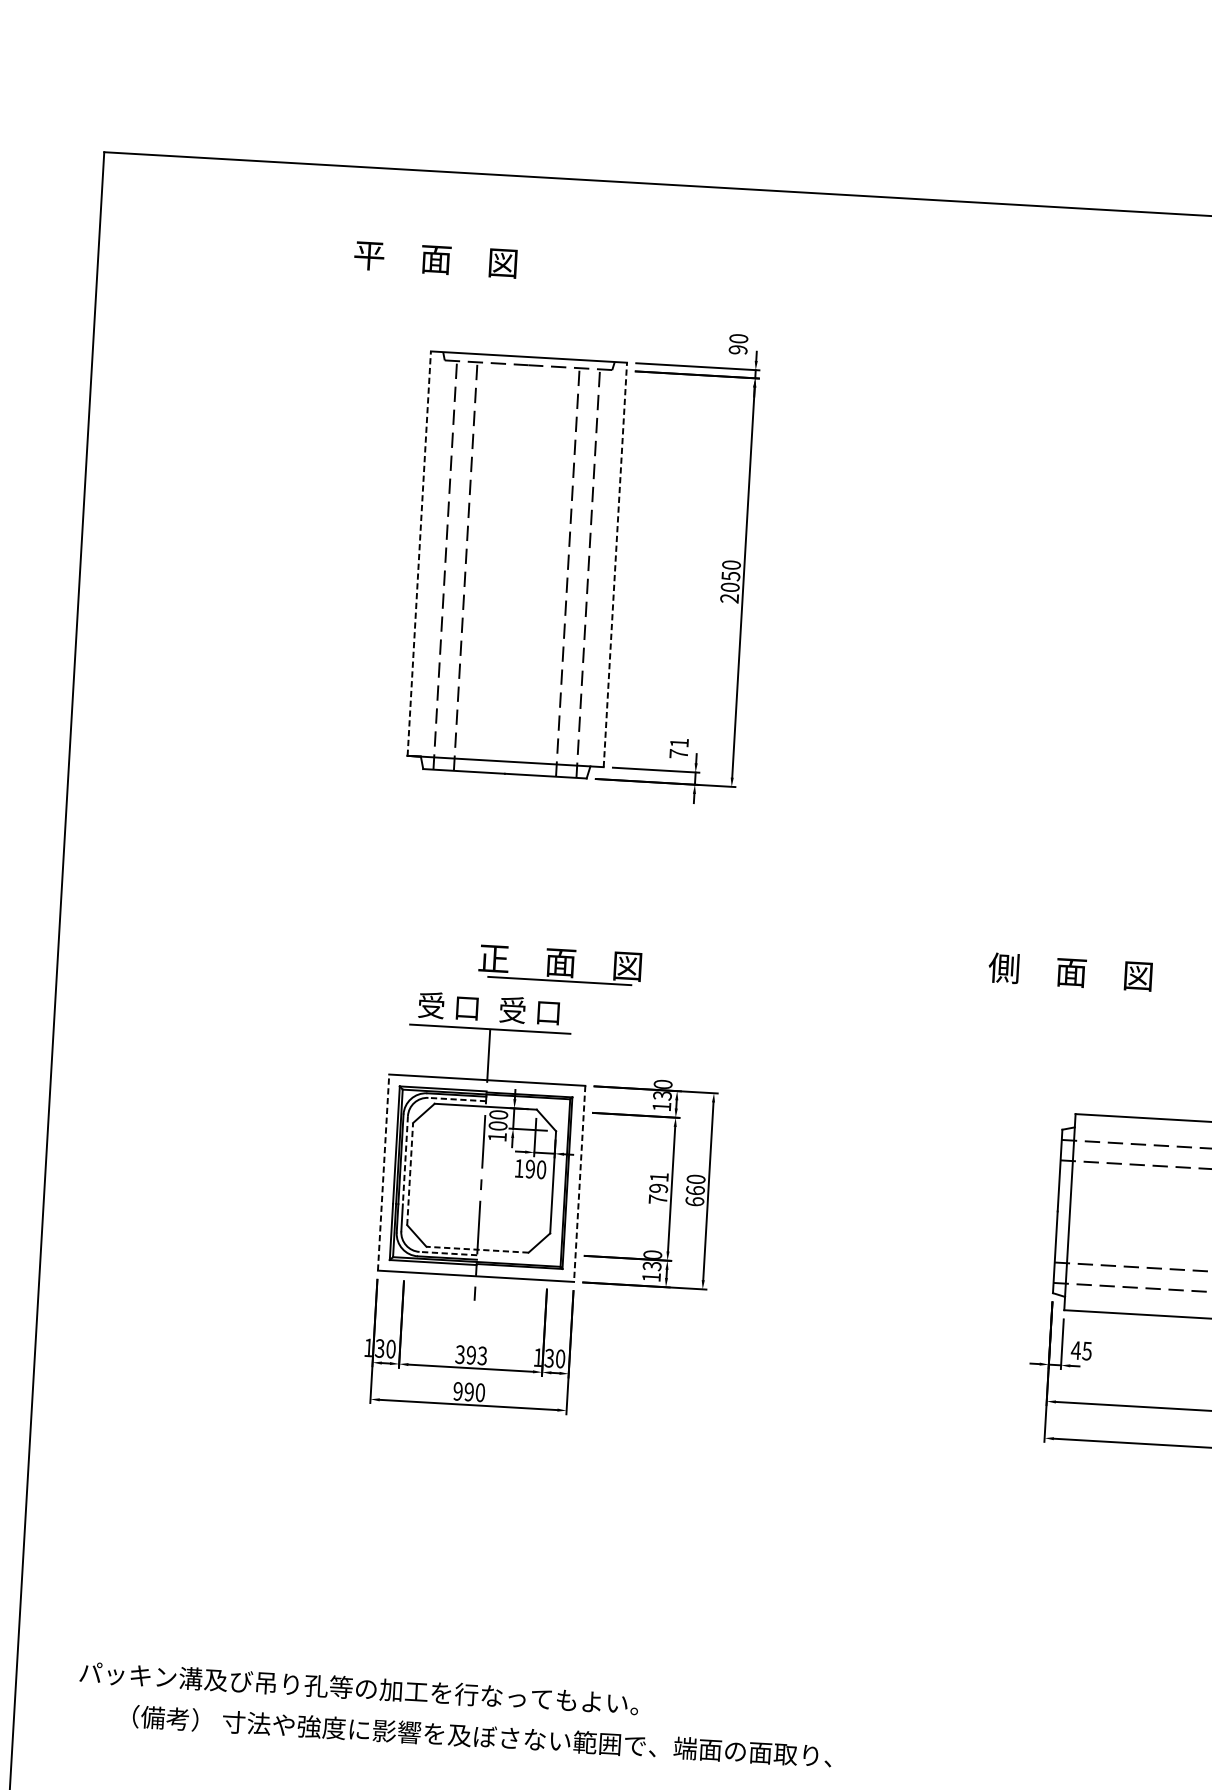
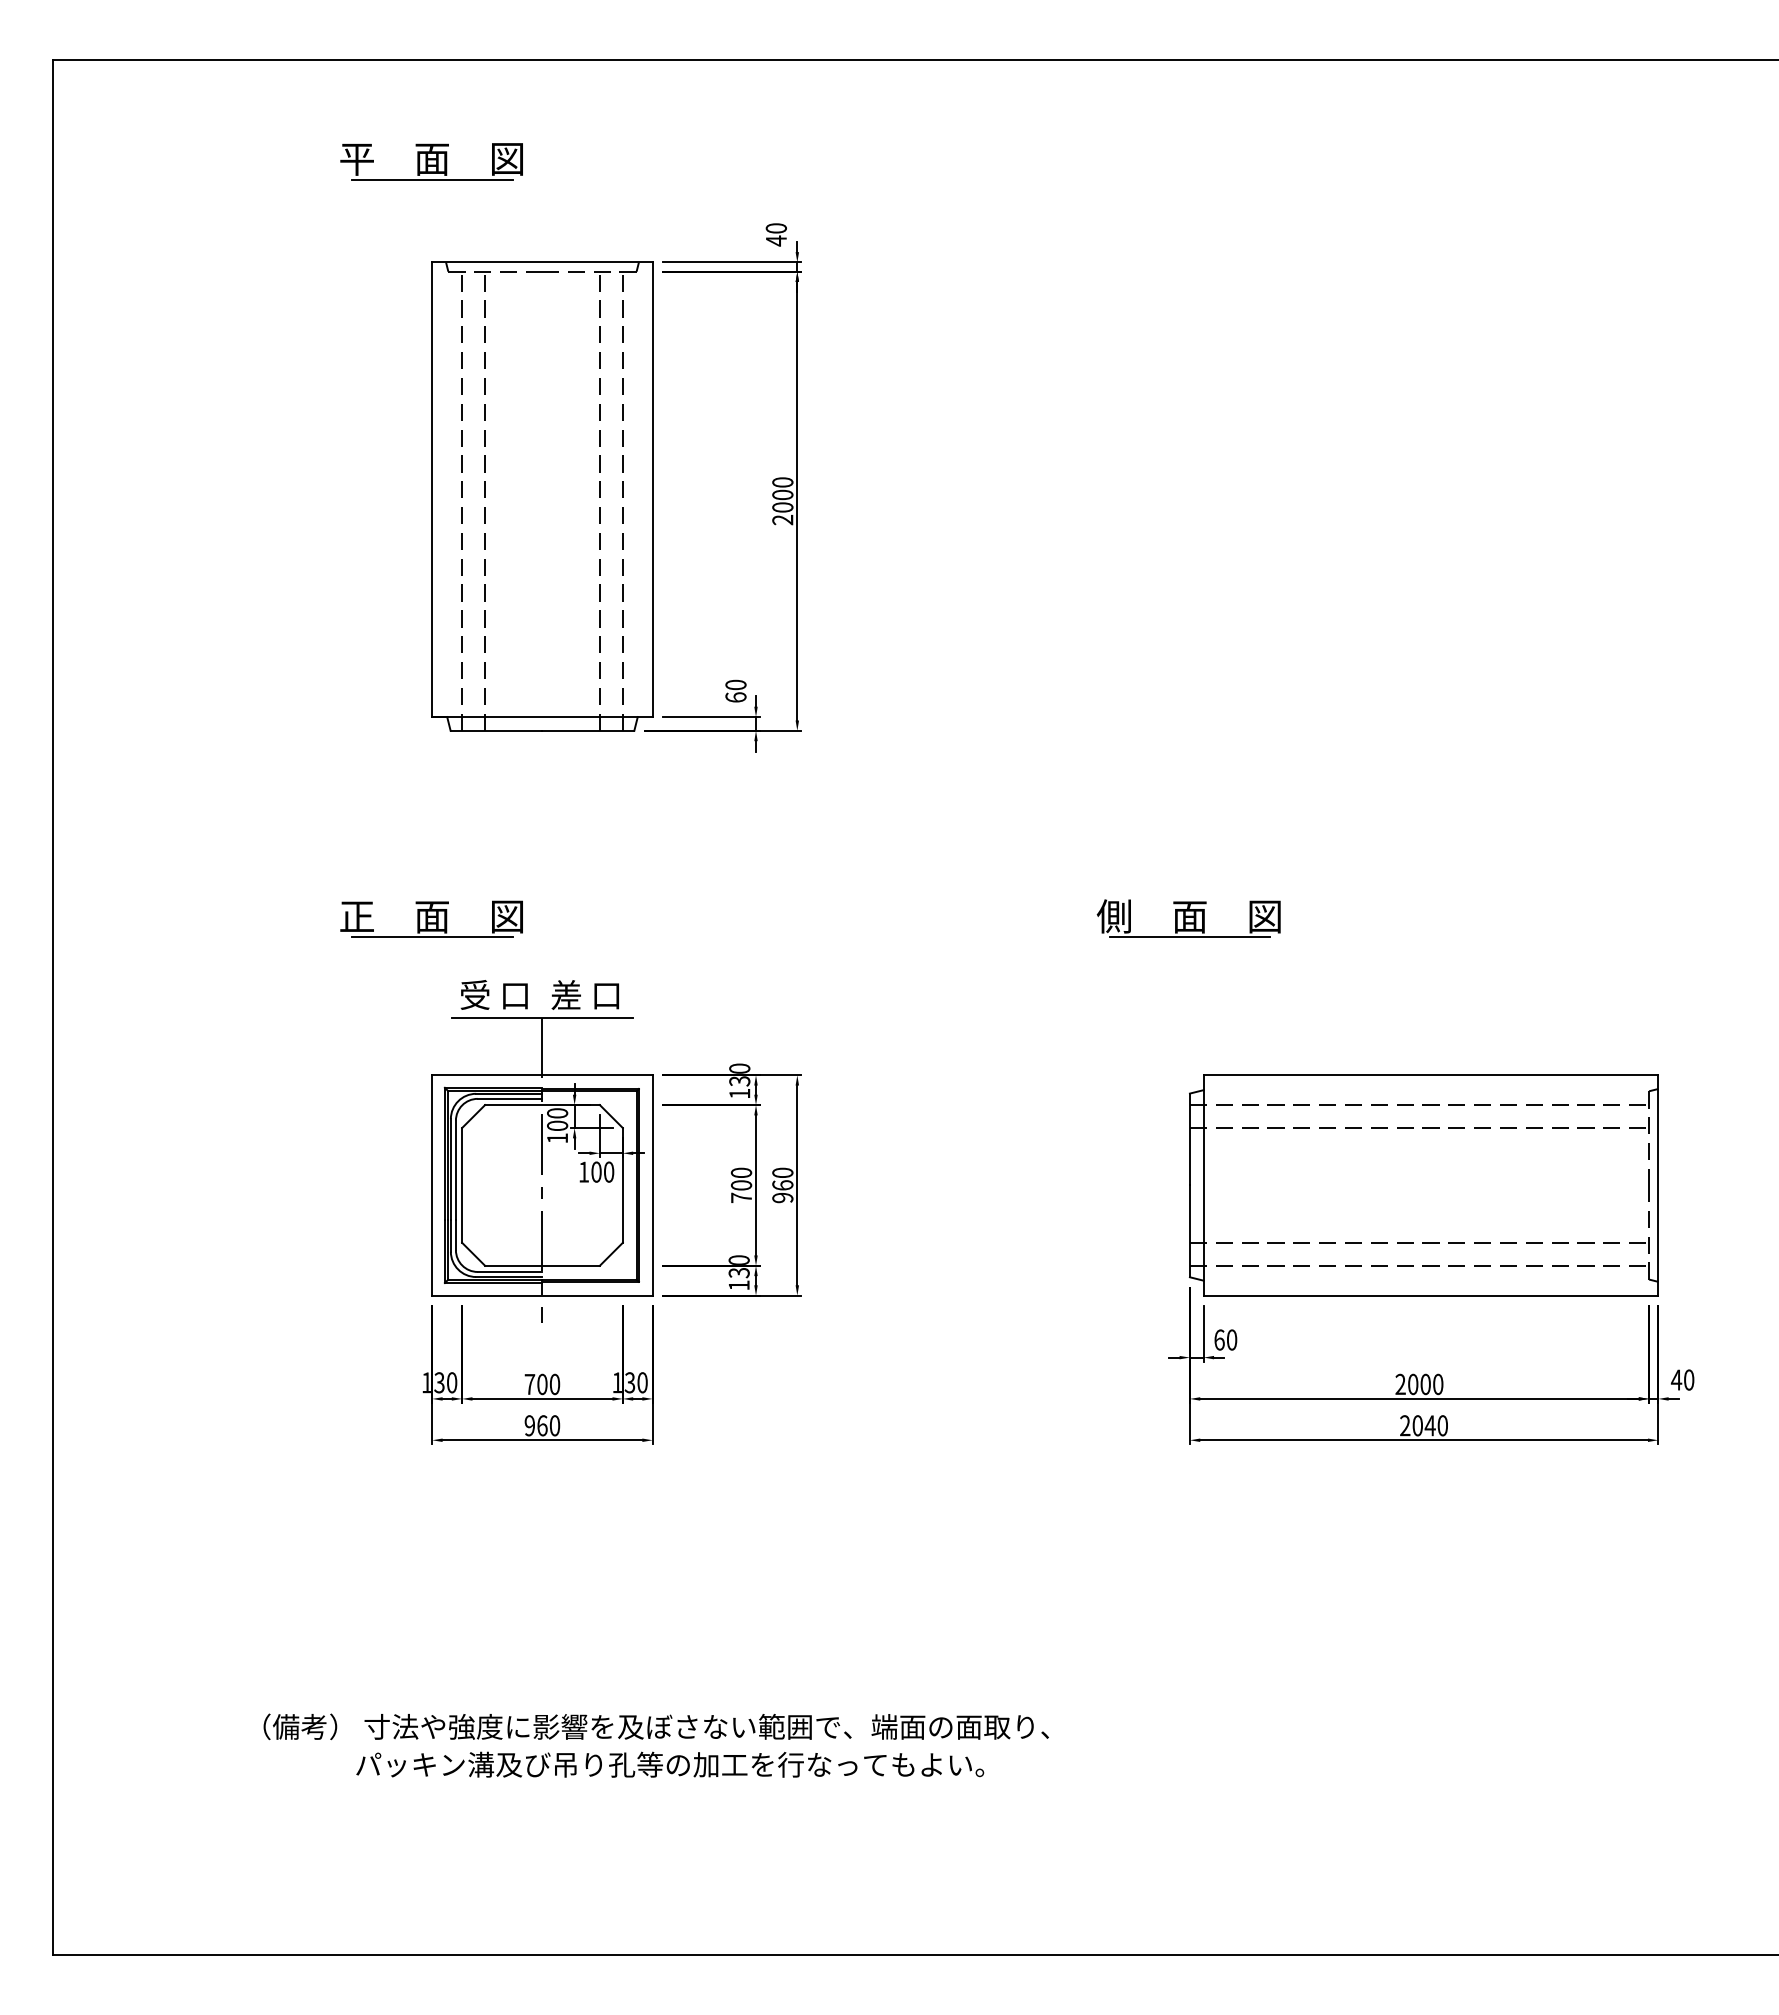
line: (434, 277) -> (431, 179), added
text: (737, 349) -> (775, 240), 90 -> 40
line: (419, 553) -> (432, 489), dashed -> solid
line: (615, 564) -> (652, 489), dashed -> solid
text: (730, 575) -> (782, 494), 2050 -> 2000
text: (678, 747) -> (735, 690), 71 -> 60
part: (560, 964) -> (431, 918), moved
line: (1070, 990) -> (1189, 937), added
text: (511, 1009) -> (565, 994), 受 口 -> 差 口
line: (456, 1099) -> (509, 1098), dashed -> solid
line: (405, 1160) -> (455, 1170), dashed -> solid
text: (530, 1168) -> (596, 1171), 190 -> 100
line: (383, 1171) -> (432, 1184), dashed -> solid
line: (410, 1173) -> (462, 1184), dashed -> solid
text: (659, 1182) -> (741, 1178), 791 -> 700
line: (579, 1183) -> (652, 1185), dashed -> solid
text: (694, 1201) -> (782, 1197), 660 -> 960
line: (476, 1249) -> (541, 1265), dashed -> solid
line: (447, 1253) -> (509, 1271), dashed -> solid
text: (1081, 1350) -> (1225, 1339), 45 -> 60
text: (471, 1355) -> (542, 1384), 393 -> 700
text: (469, 1391) -> (542, 1425), 990 -> 960
text: (359, 1688) -> (670, 1764), moved
text: (481, 1736) -> (655, 1726), moved

